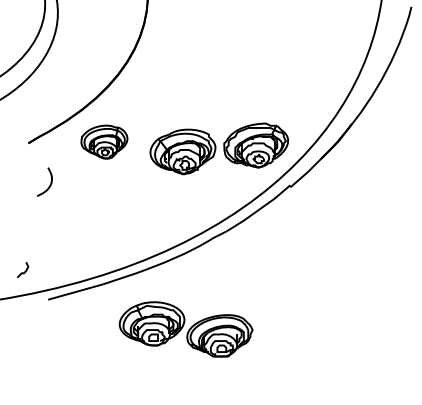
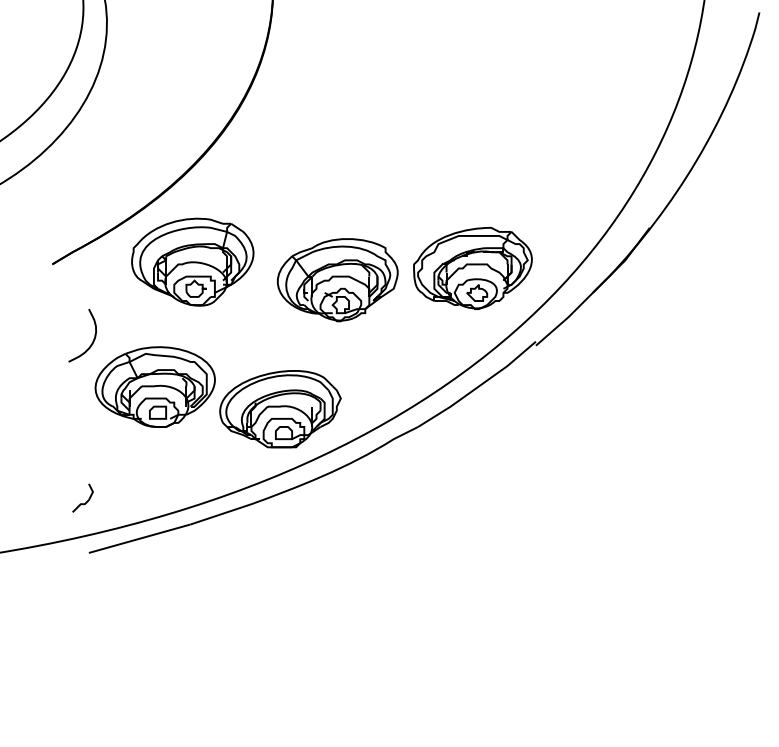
part: (104, 141) -> (192, 260), size x1.43
curve: (25, 269) -> (87, 497), moved
part: (185, 329) -> (216, 397), moved

